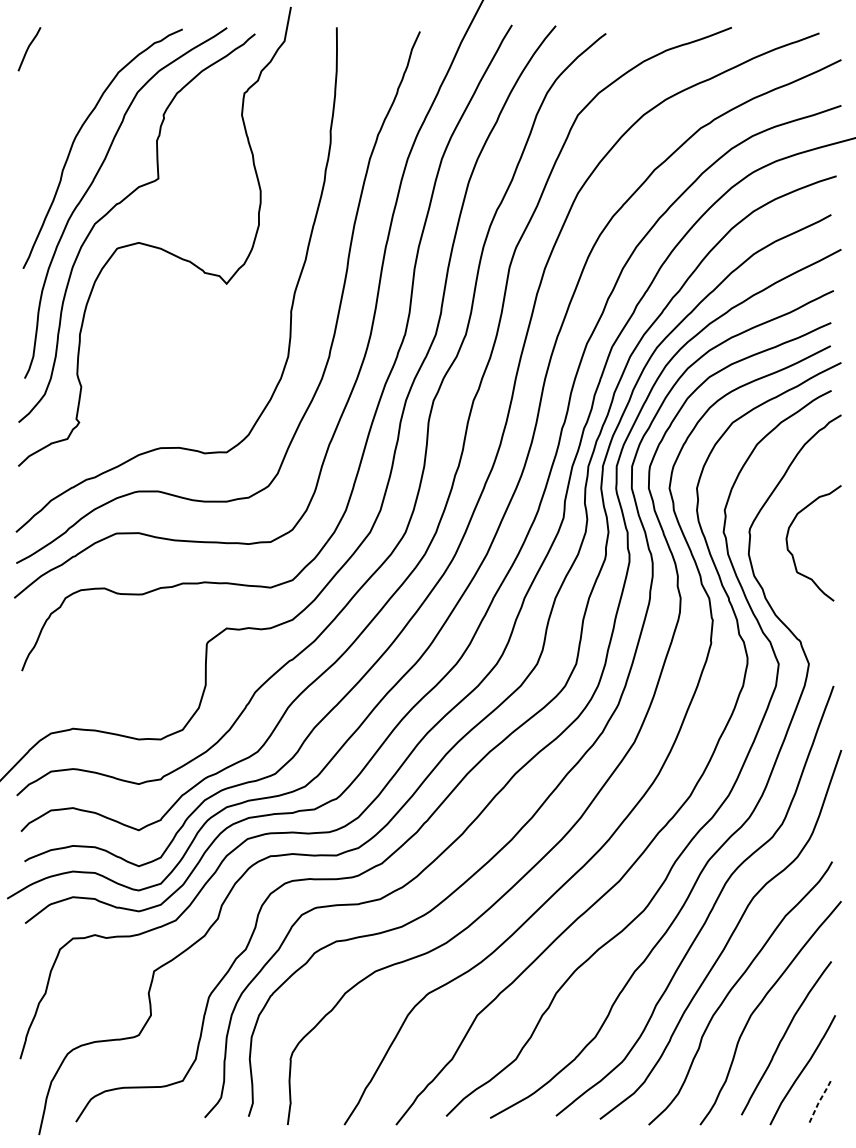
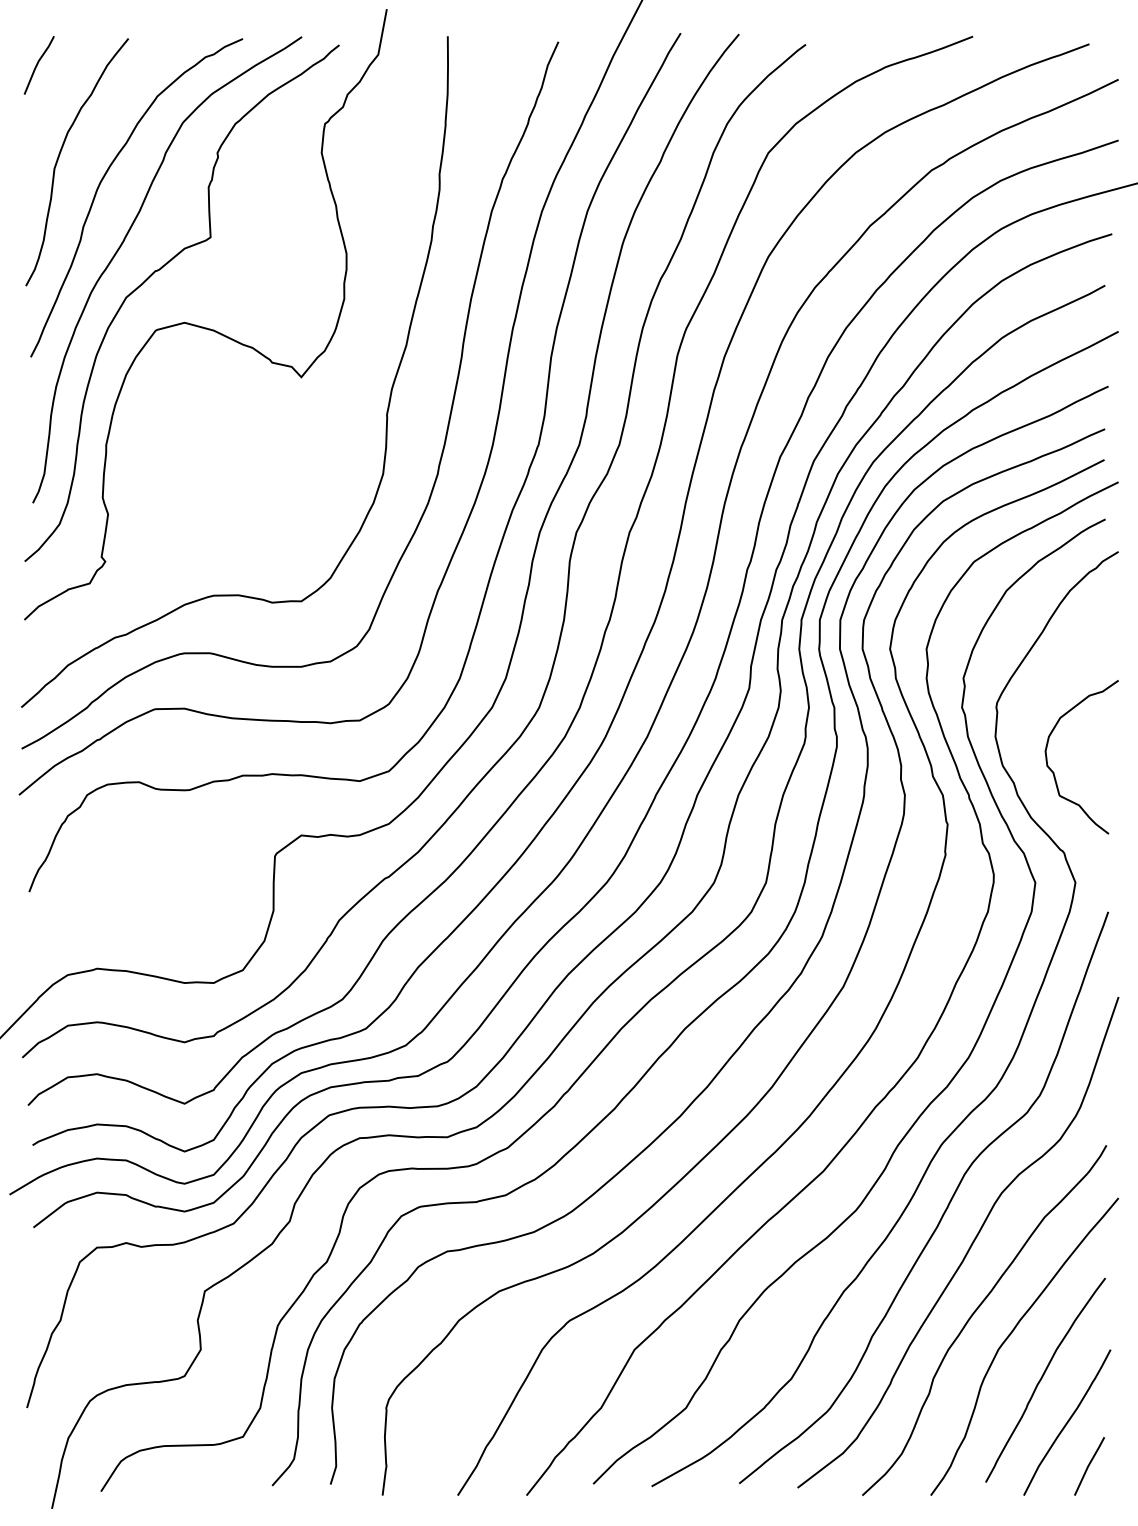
curve: (44, 118) -> (59, 157), added
curve: (793, 554) -> (1054, 772), moved
line: (818, 1102) -> (1088, 1465), dashed -> solid

